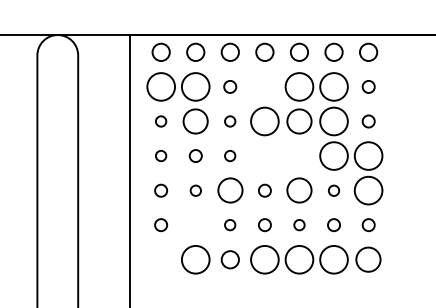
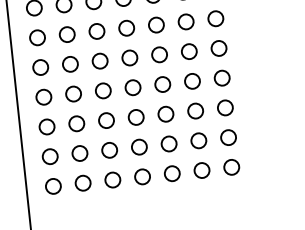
circle: (160, 86) -> (36, 37), size x0.62
circle: (195, 86) -> (67, 34), size x0.62
circle: (229, 86) -> (96, 31), size x1.43
circle: (264, 86) -> (126, 27), added
circle: (299, 86) -> (156, 24), size x0.62
circle: (333, 86) -> (185, 21), size x0.62
circle: (368, 86) -> (215, 18), size x1.43
circle: (160, 121) -> (40, 67), size x1.67
circle: (195, 121) -> (70, 64), size x0.71
circle: (229, 121) -> (99, 61), size x1.67
circle: (264, 121) -> (129, 58), size x0.62
circle: (299, 121) -> (159, 54), size x0.71
circle: (333, 121) -> (188, 51), size x0.62
circle: (368, 121) -> (218, 48), size x1.43
circle: (160, 155) -> (43, 96), size x1.67
circle: (195, 155) -> (73, 93), size x1.43
circle: (229, 155) -> (102, 90), size x1.67
circle: (264, 155) -> (132, 87), added
circle: (299, 155) -> (162, 84), added
circle: (333, 155) -> (191, 80), size x0.62
circle: (368, 155) -> (222, 77), size x0.62
circle: (160, 190) -> (46, 126), size x1.43
circle: (195, 190) -> (76, 123), size x1.67
circle: (229, 190) -> (105, 120), size x0.71
circle: (264, 190) -> (135, 117), size x1.43
circle: (299, 190) -> (165, 114), size x0.71
circle: (333, 190) -> (195, 111), size x1.67
circle: (368, 190) -> (225, 107), size x0.62
circle: (160, 224) -> (49, 156), size x1.43
circle: (195, 224) -> (79, 152), added
circle: (229, 224) -> (108, 149), size x1.67
circle: (264, 224) -> (139, 146), size x1.43
circle: (299, 224) -> (169, 143), size x1.67
circle: (333, 224) -> (198, 140), size x1.43
circle: (368, 224) -> (228, 137), size x1.43
circle: (160, 259) -> (52, 186), added
circle: (195, 259) -> (82, 183), size x0.62
circle: (264, 259) -> (142, 176), size x0.62
circle: (299, 259) -> (172, 173), size x0.62
circle: (333, 259) -> (201, 170), size x0.62
circle: (368, 259) -> (231, 167), size x0.71

